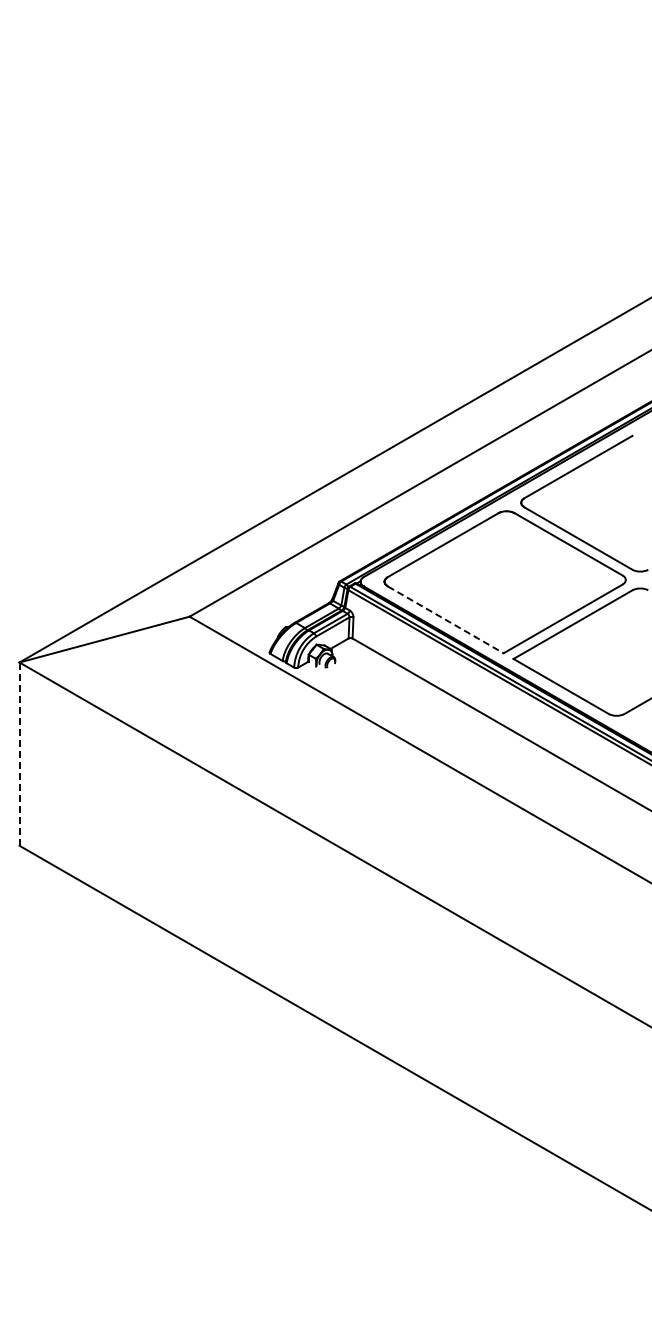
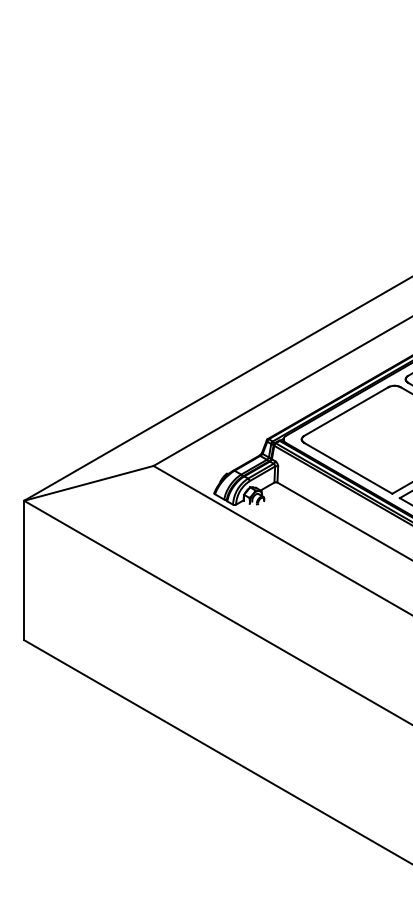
line: (445, 619) -> (348, 468), dashed -> solid
line: (19, 754) -> (24, 570), dashed -> solid

